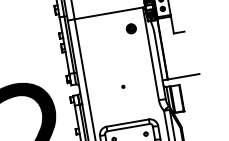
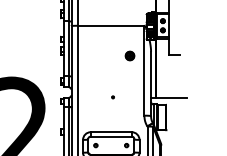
part: (130, 28) -> (129, 55), moved

